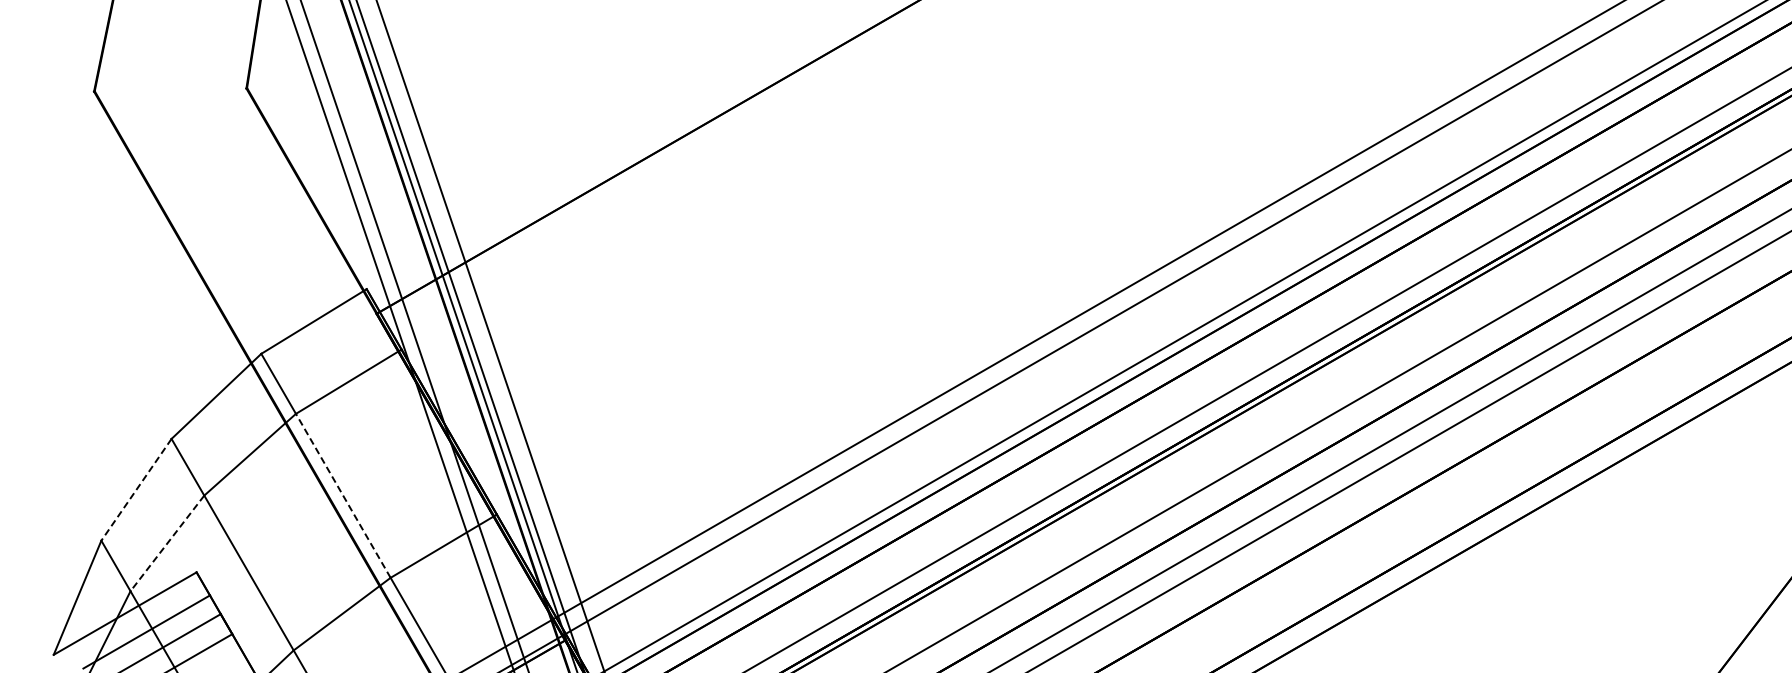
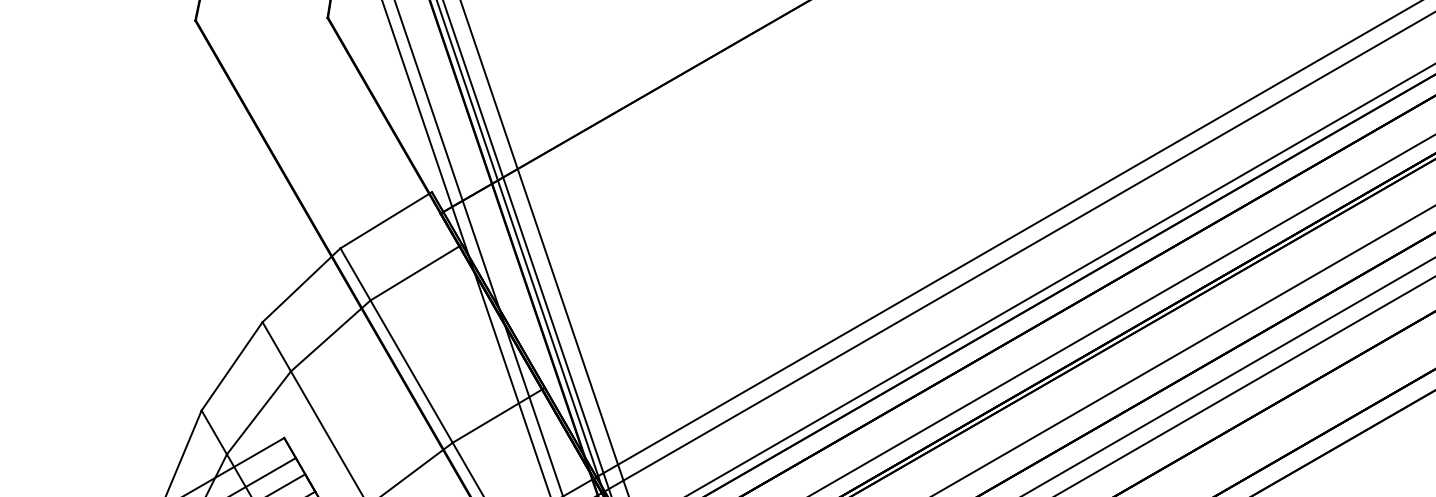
line: (136, 489) -> (232, 366), dashed -> solid
line: (343, 495) -> (411, 371), dashed -> solid
line: (167, 543) -> (259, 412), dashed -> solid

